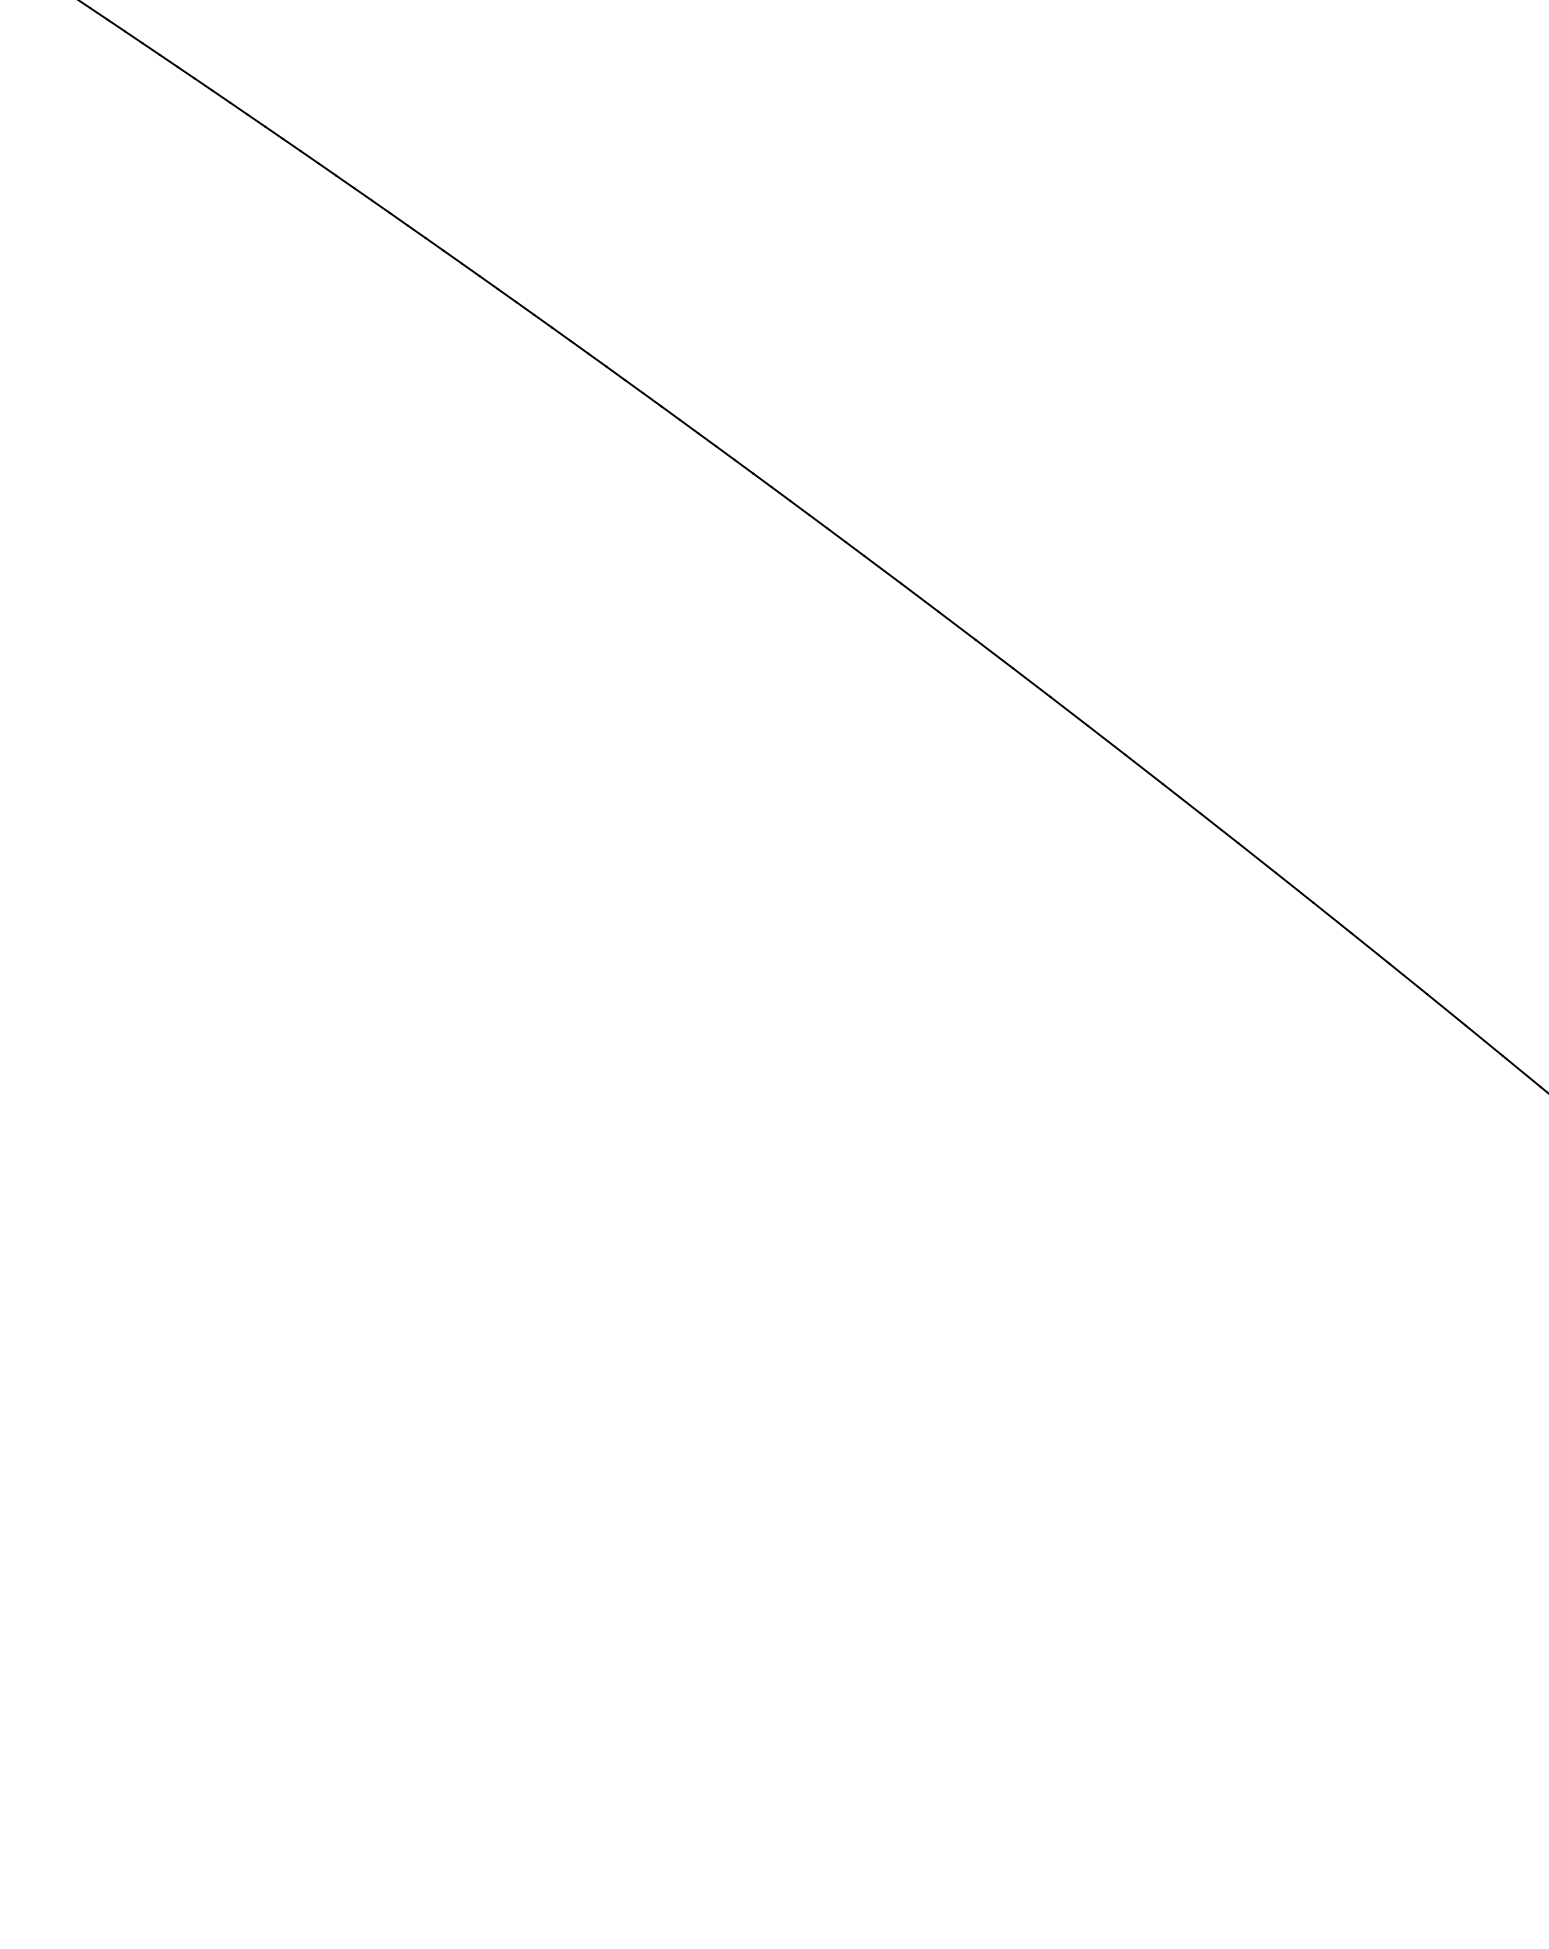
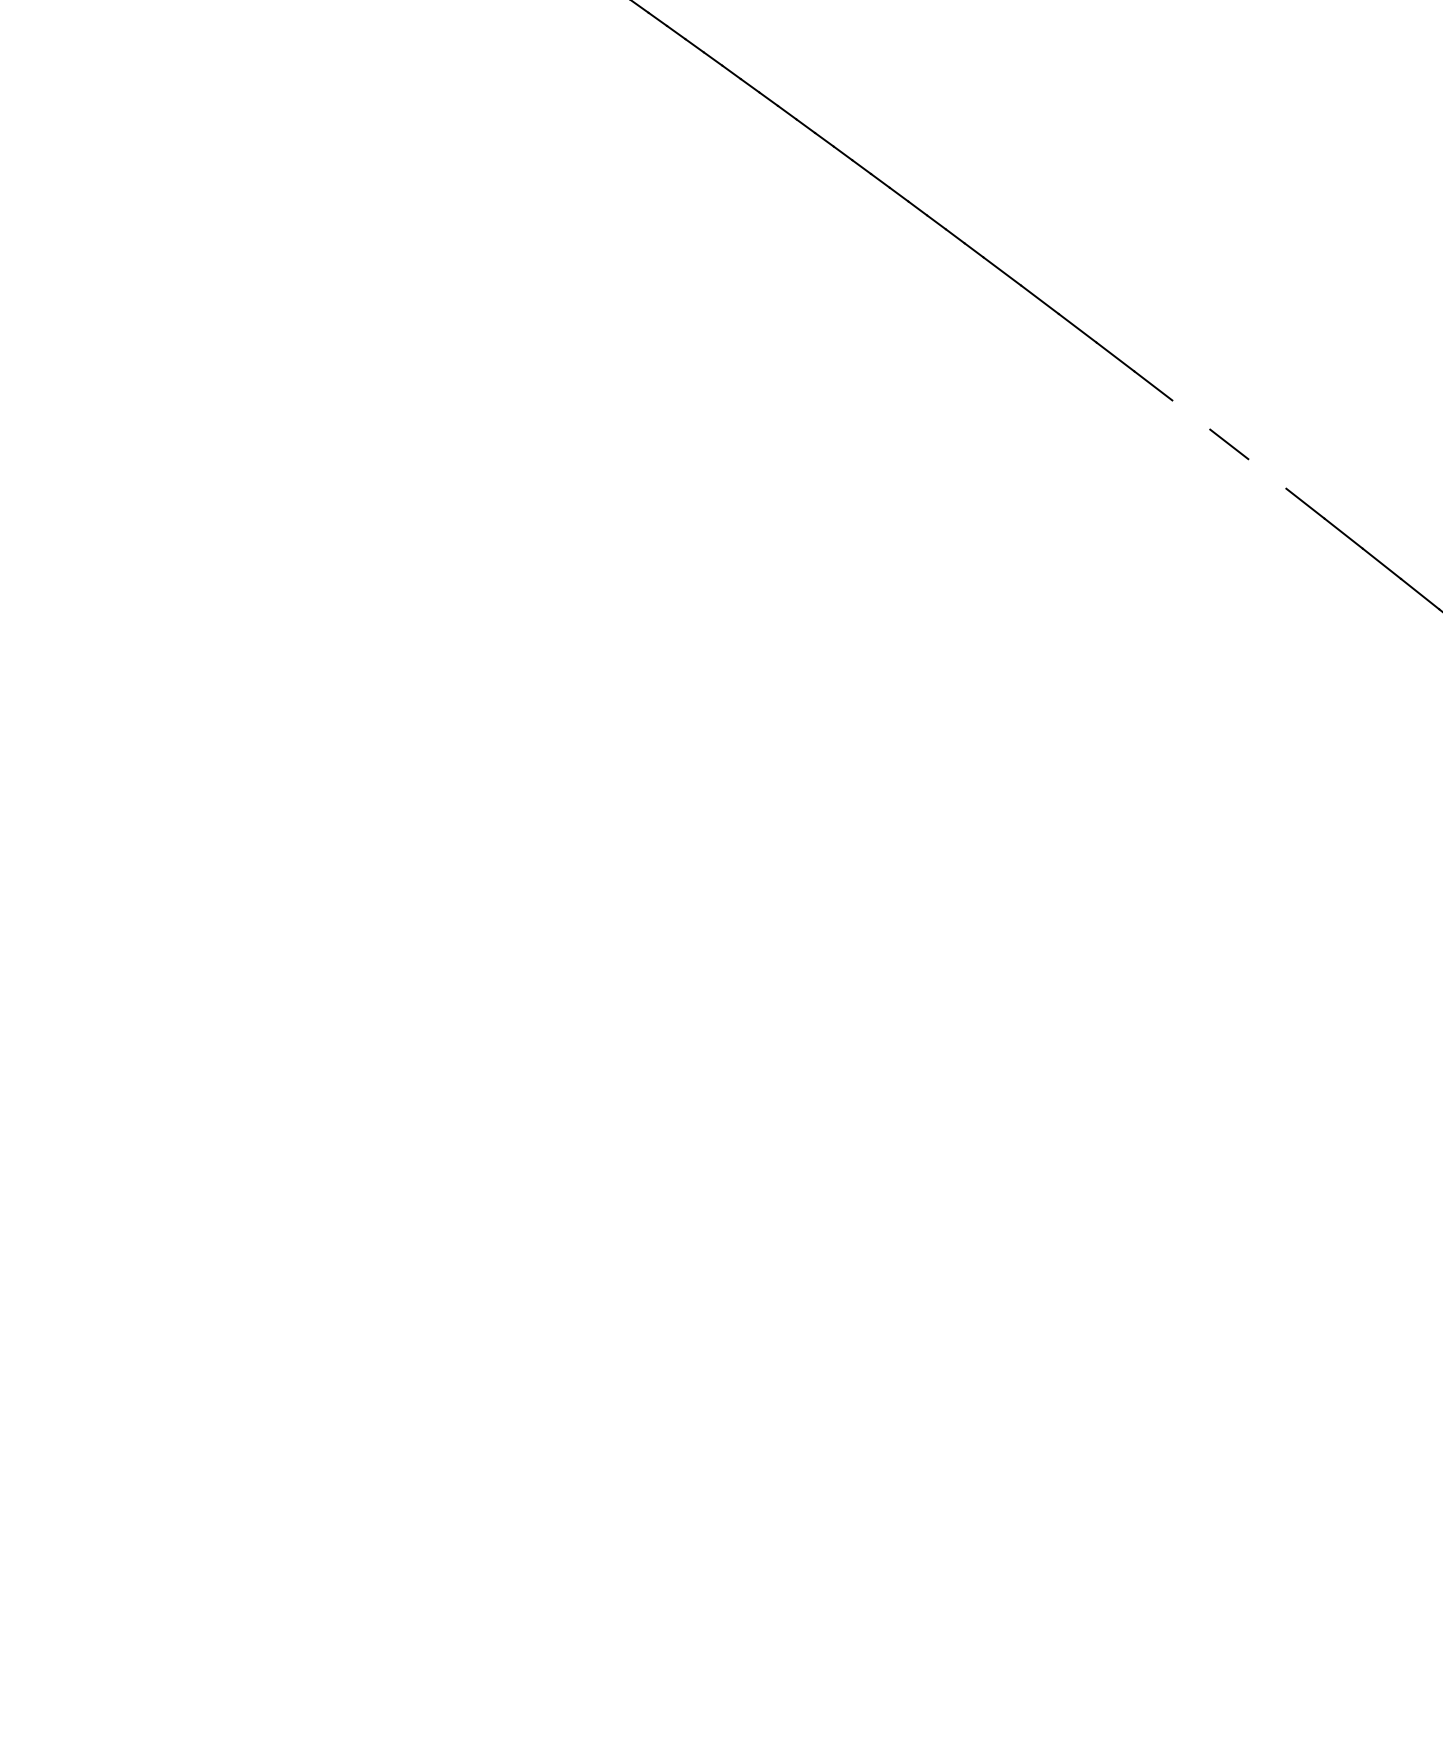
line: (1068, 710) -> (1190, 414), removed
line: (1143, 768) -> (1266, 473), removed

